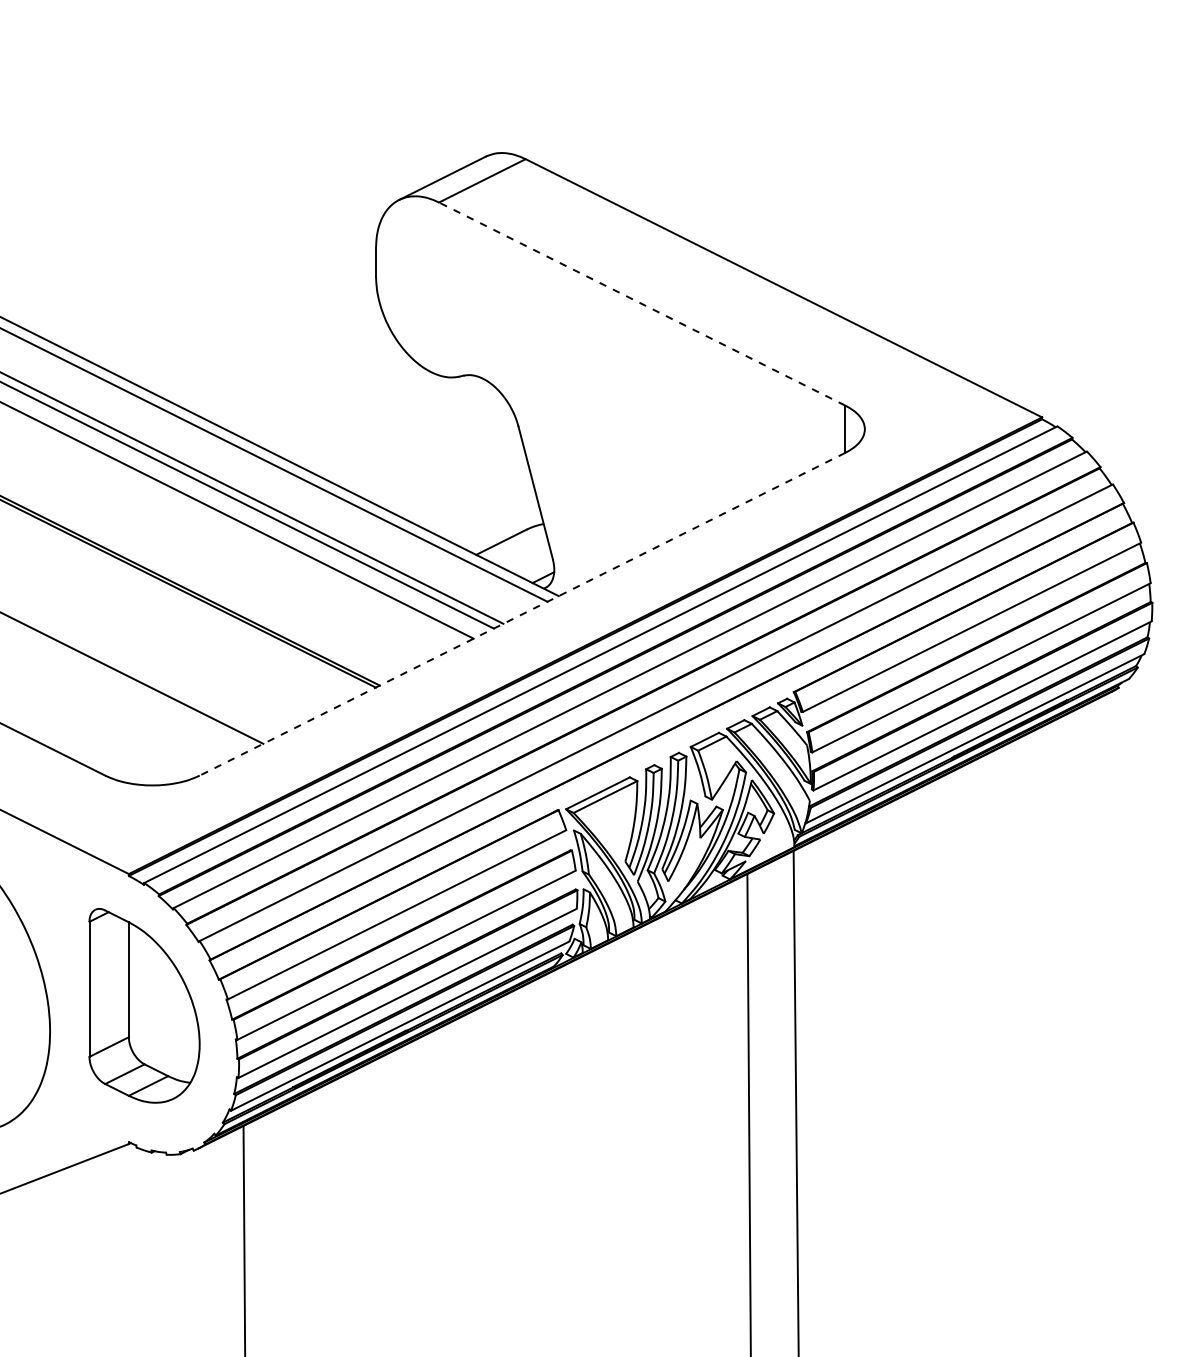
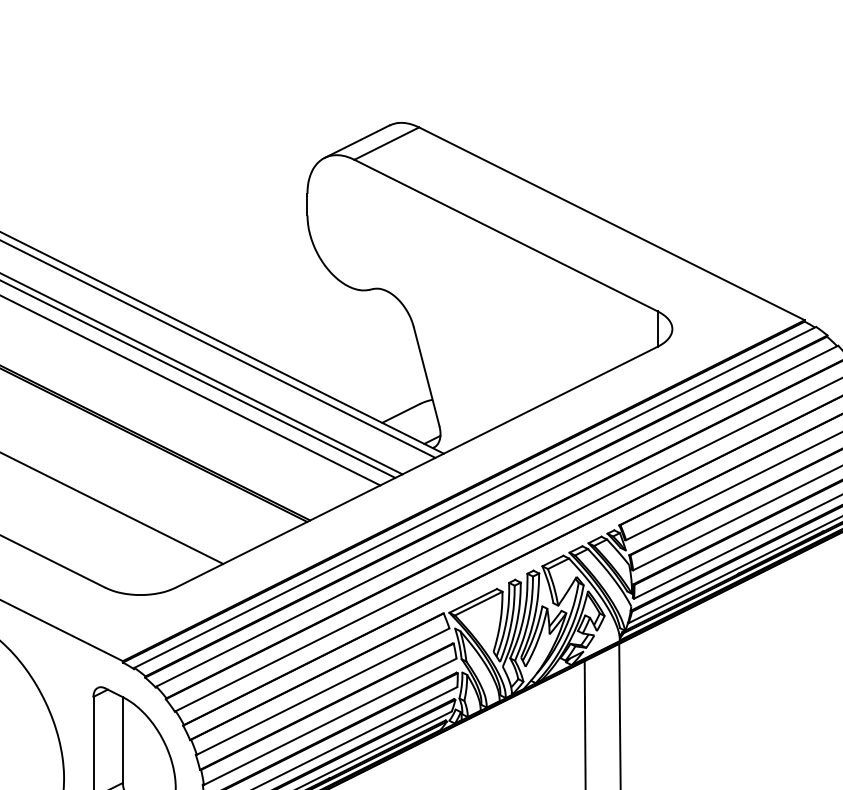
line: (641, 303) -> (505, 235), dashed -> solid
line: (522, 614) -> (416, 467), dashed -> solid

